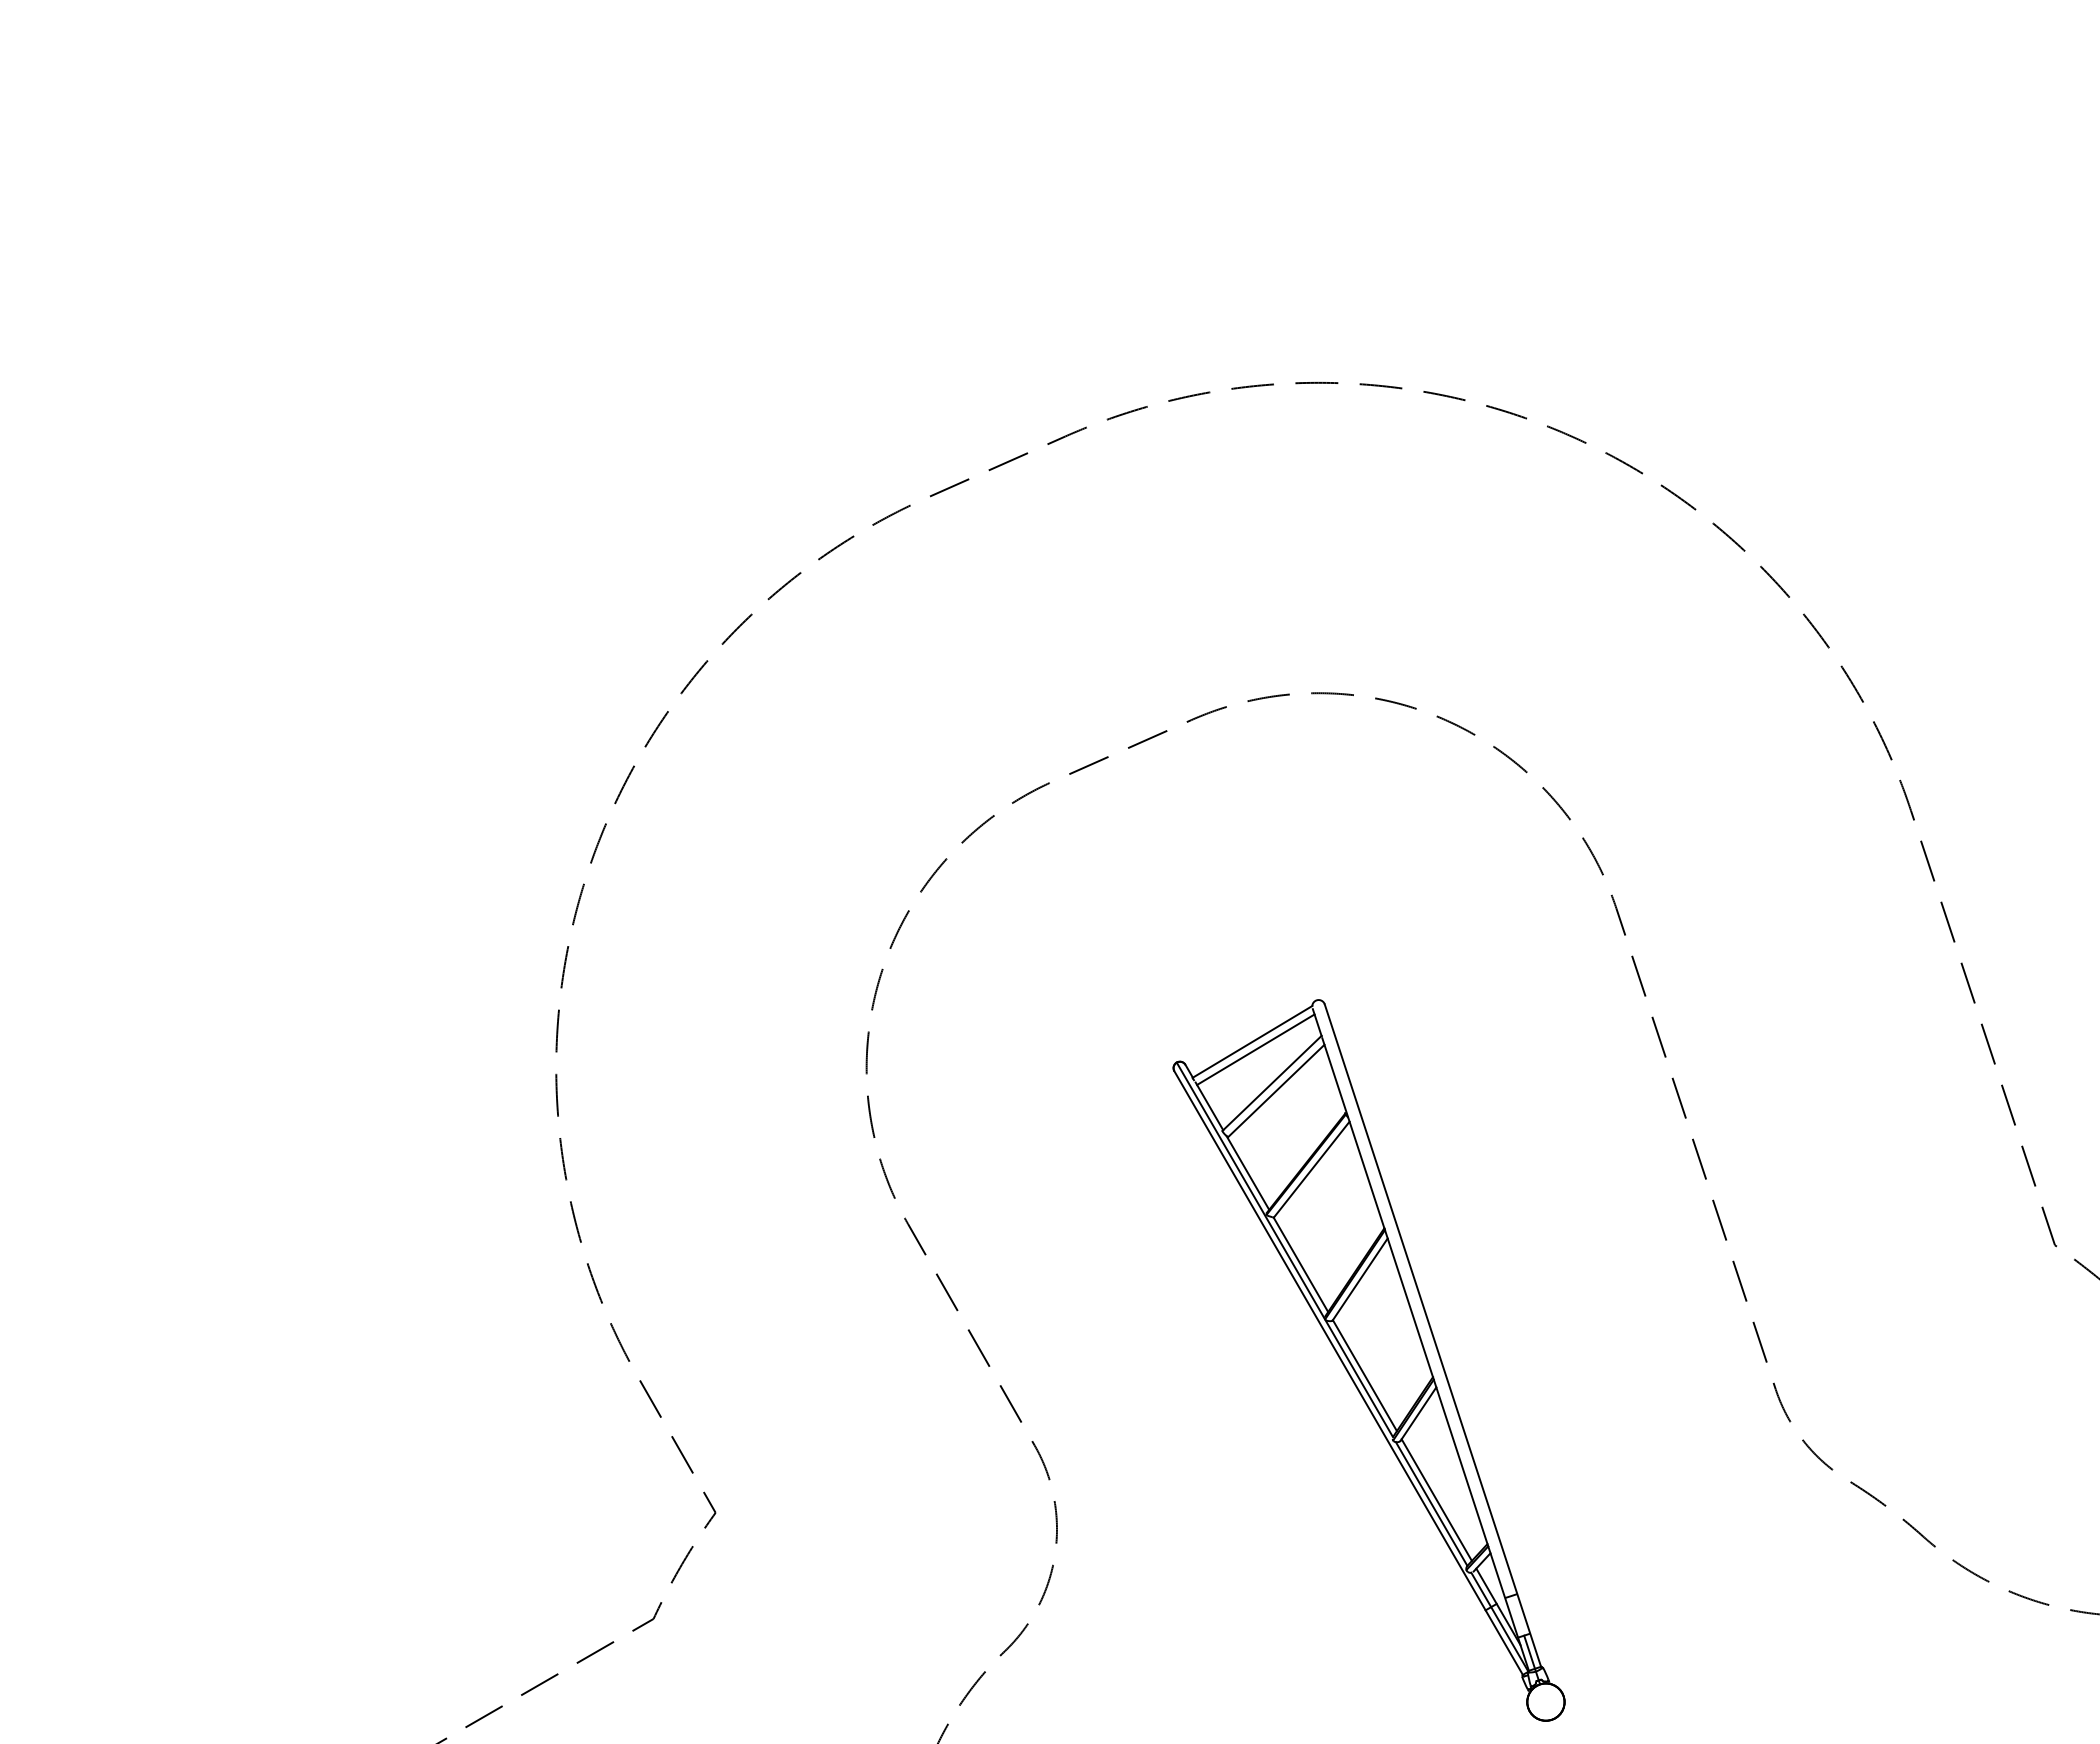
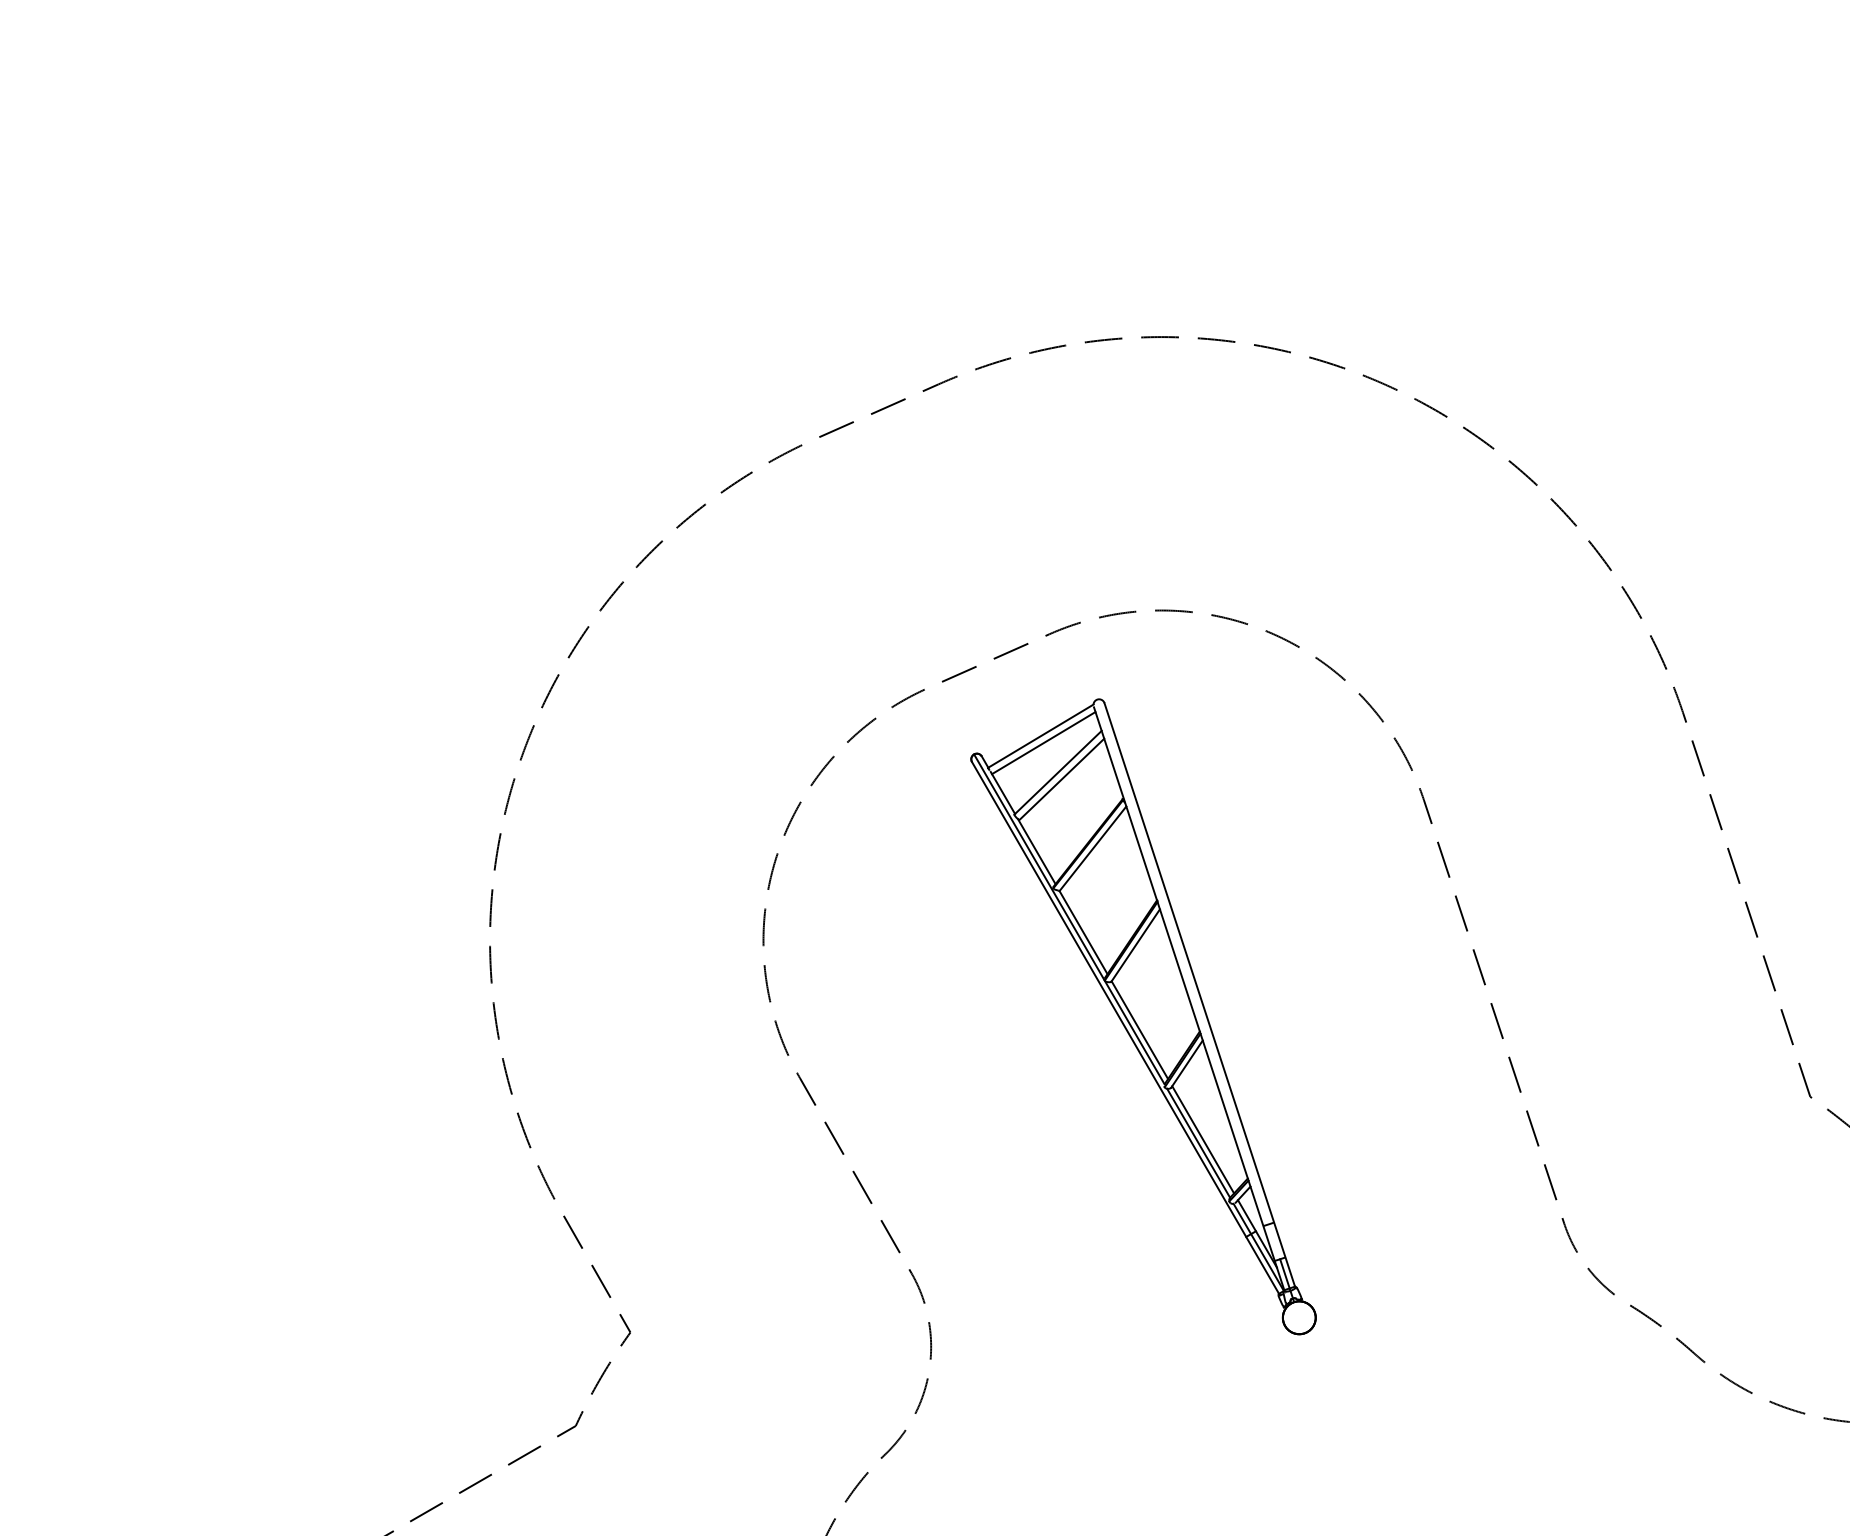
part: (1368, 1360) -> (1143, 1016), moved

